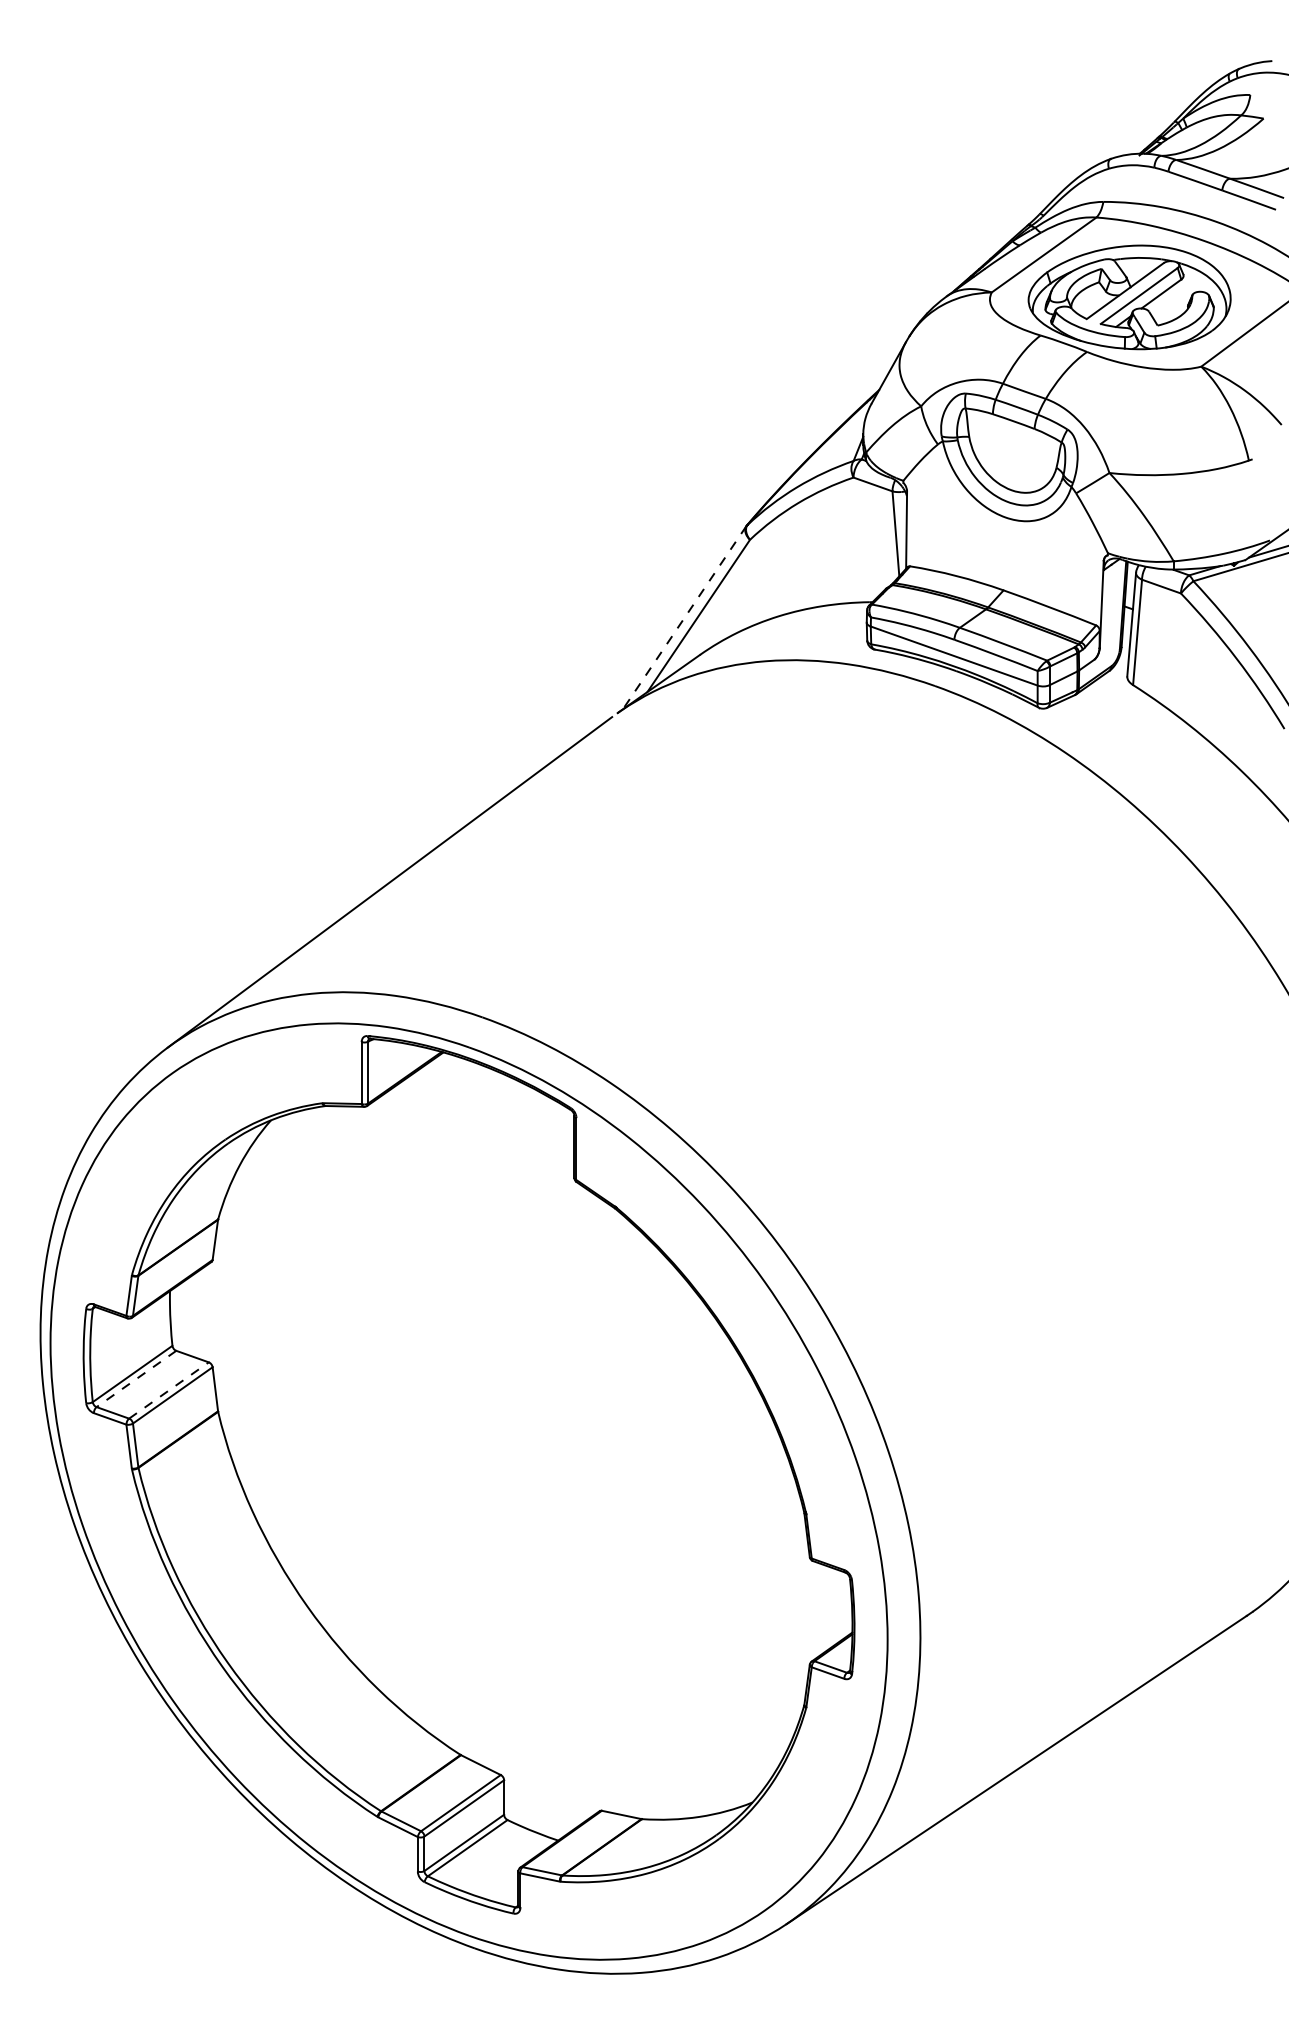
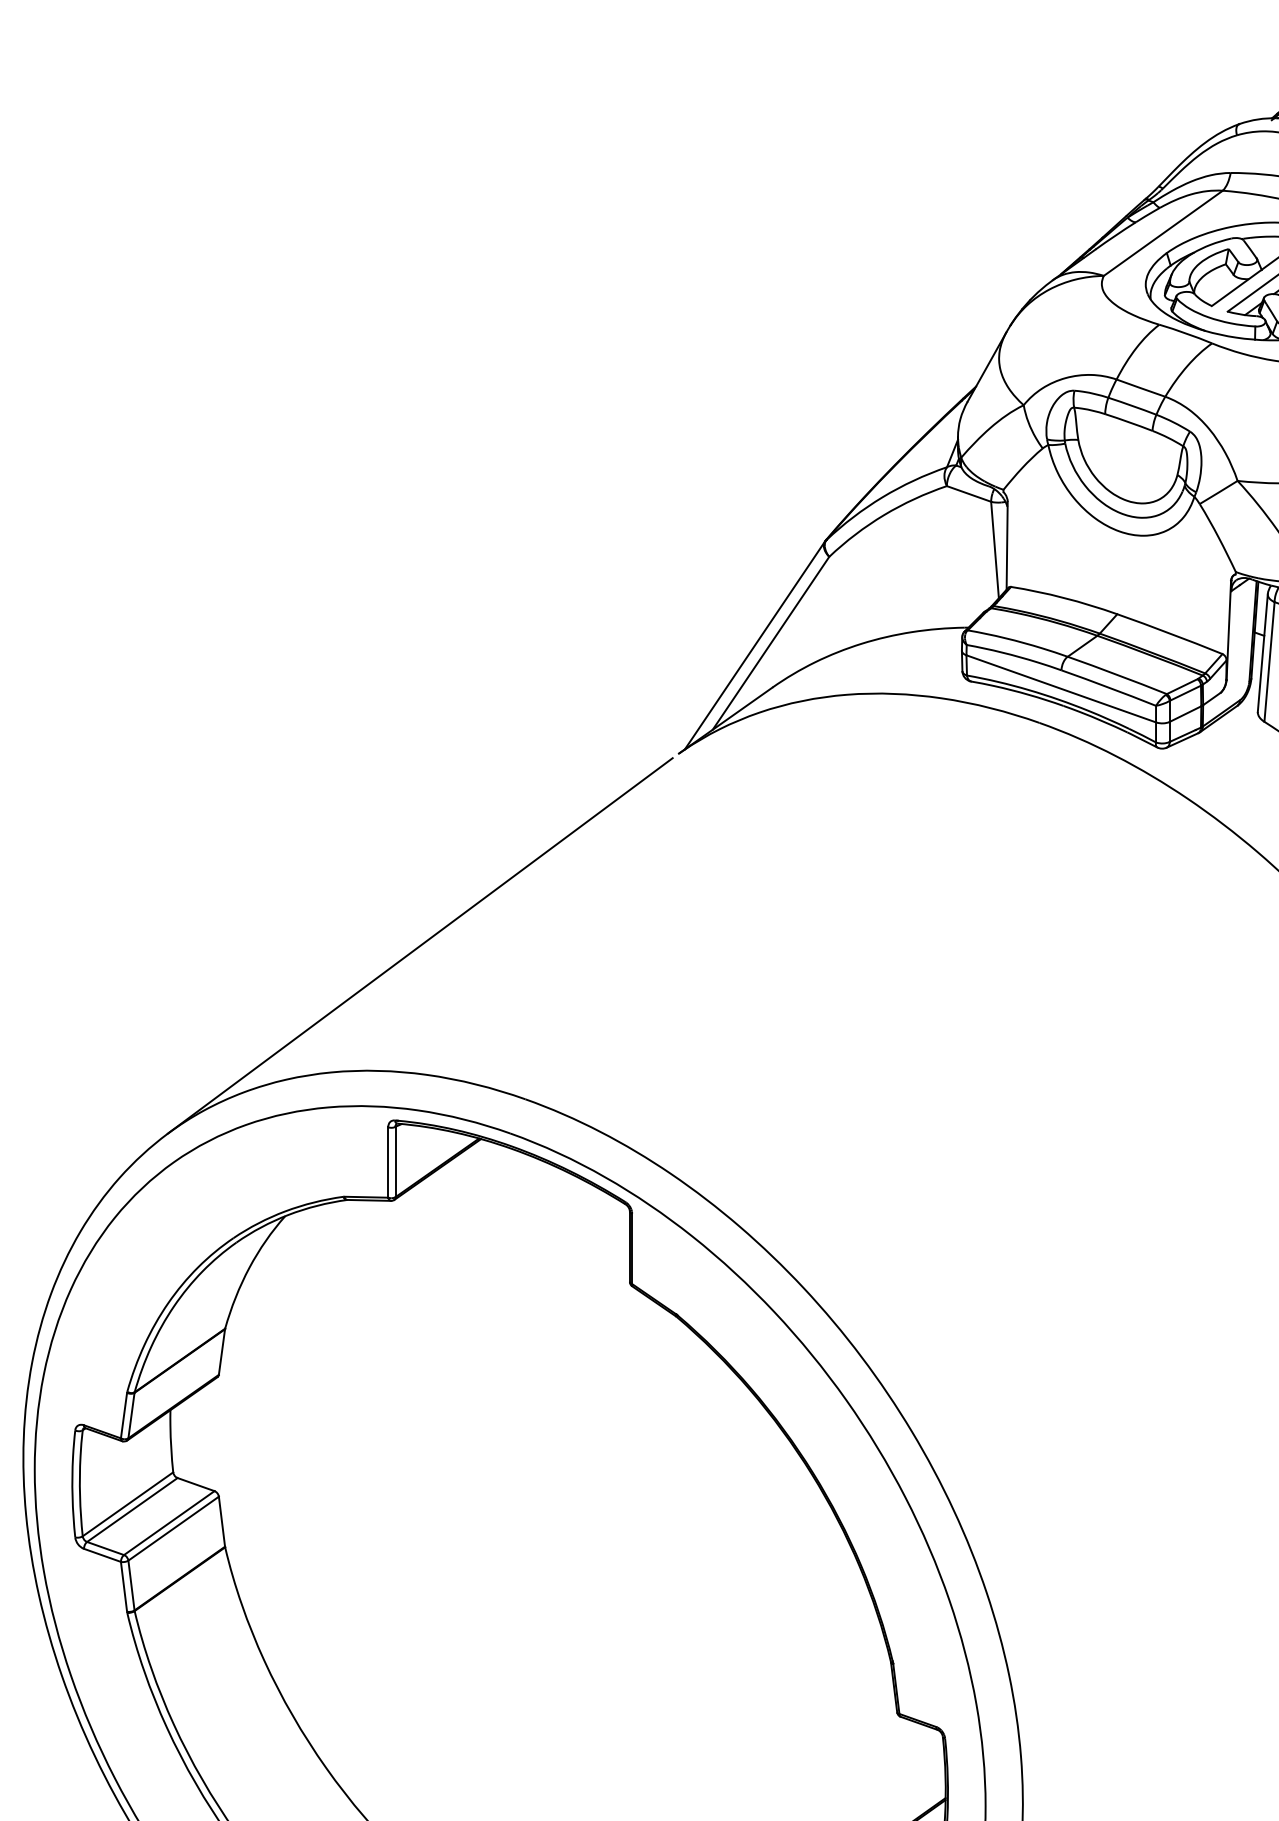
line: (684, 617) -> (754, 645), dashed -> solid
line: (136, 1378) -> (132, 1509), dashed -> solid
line: (168, 1390) -> (168, 1523), dashed -> solid

